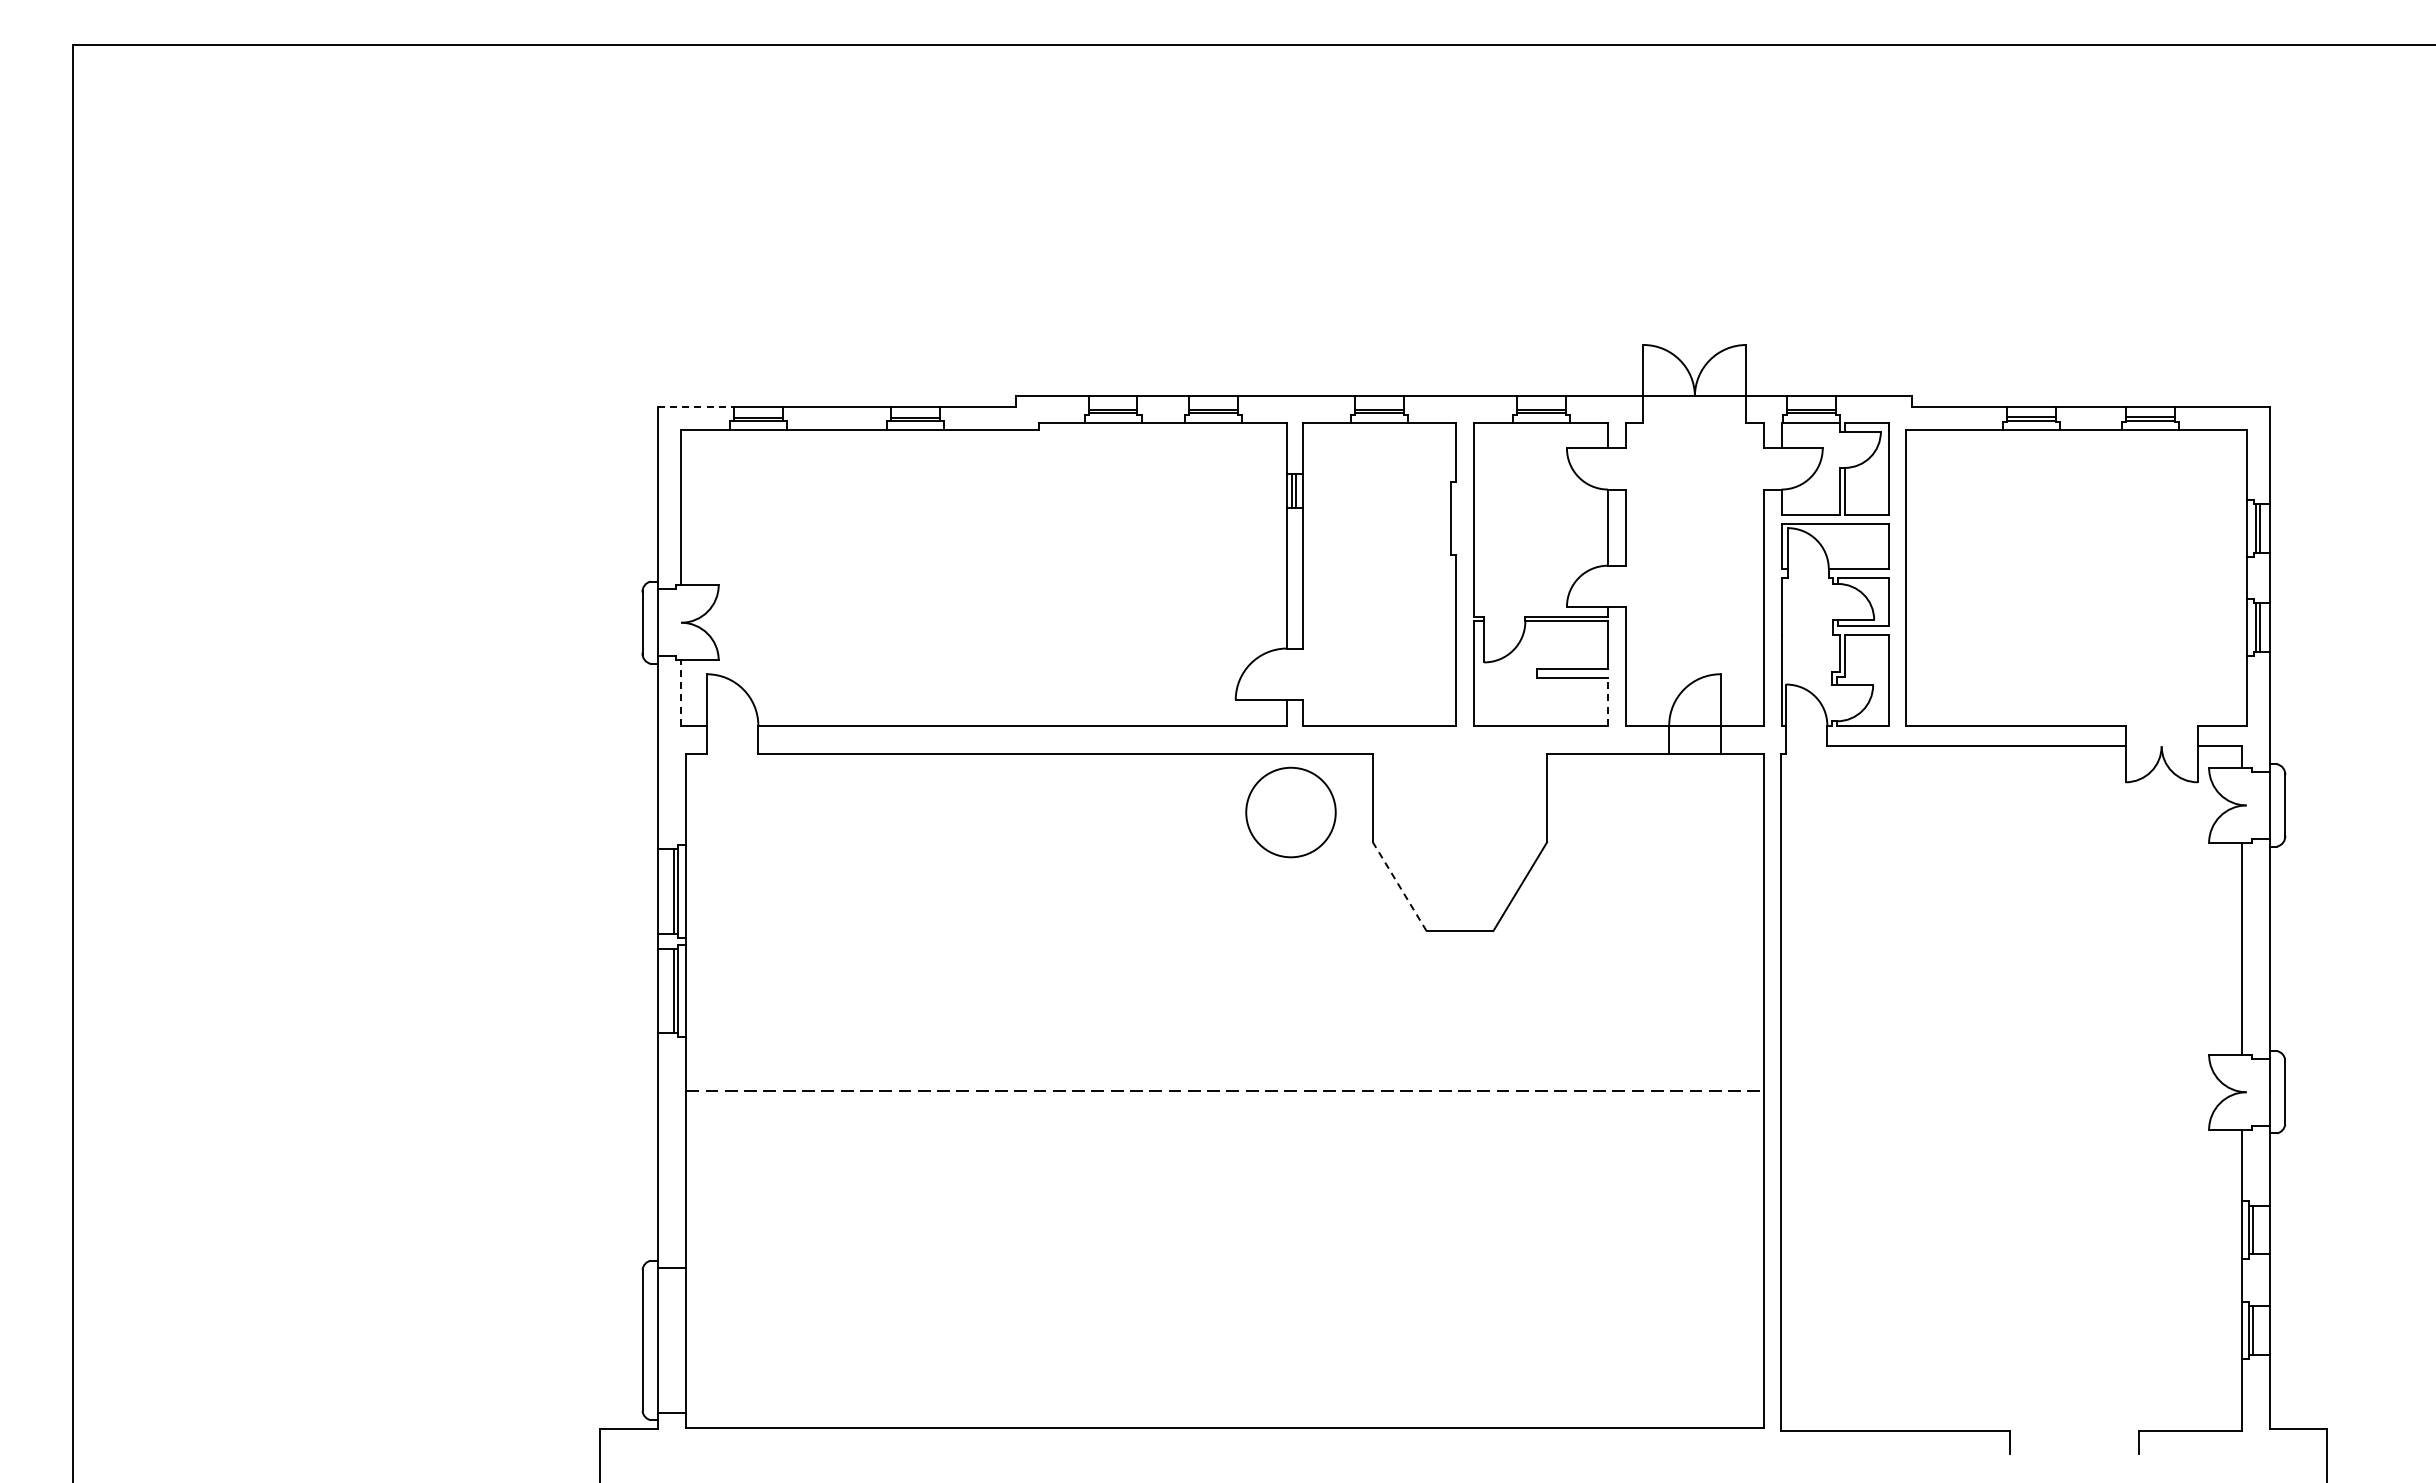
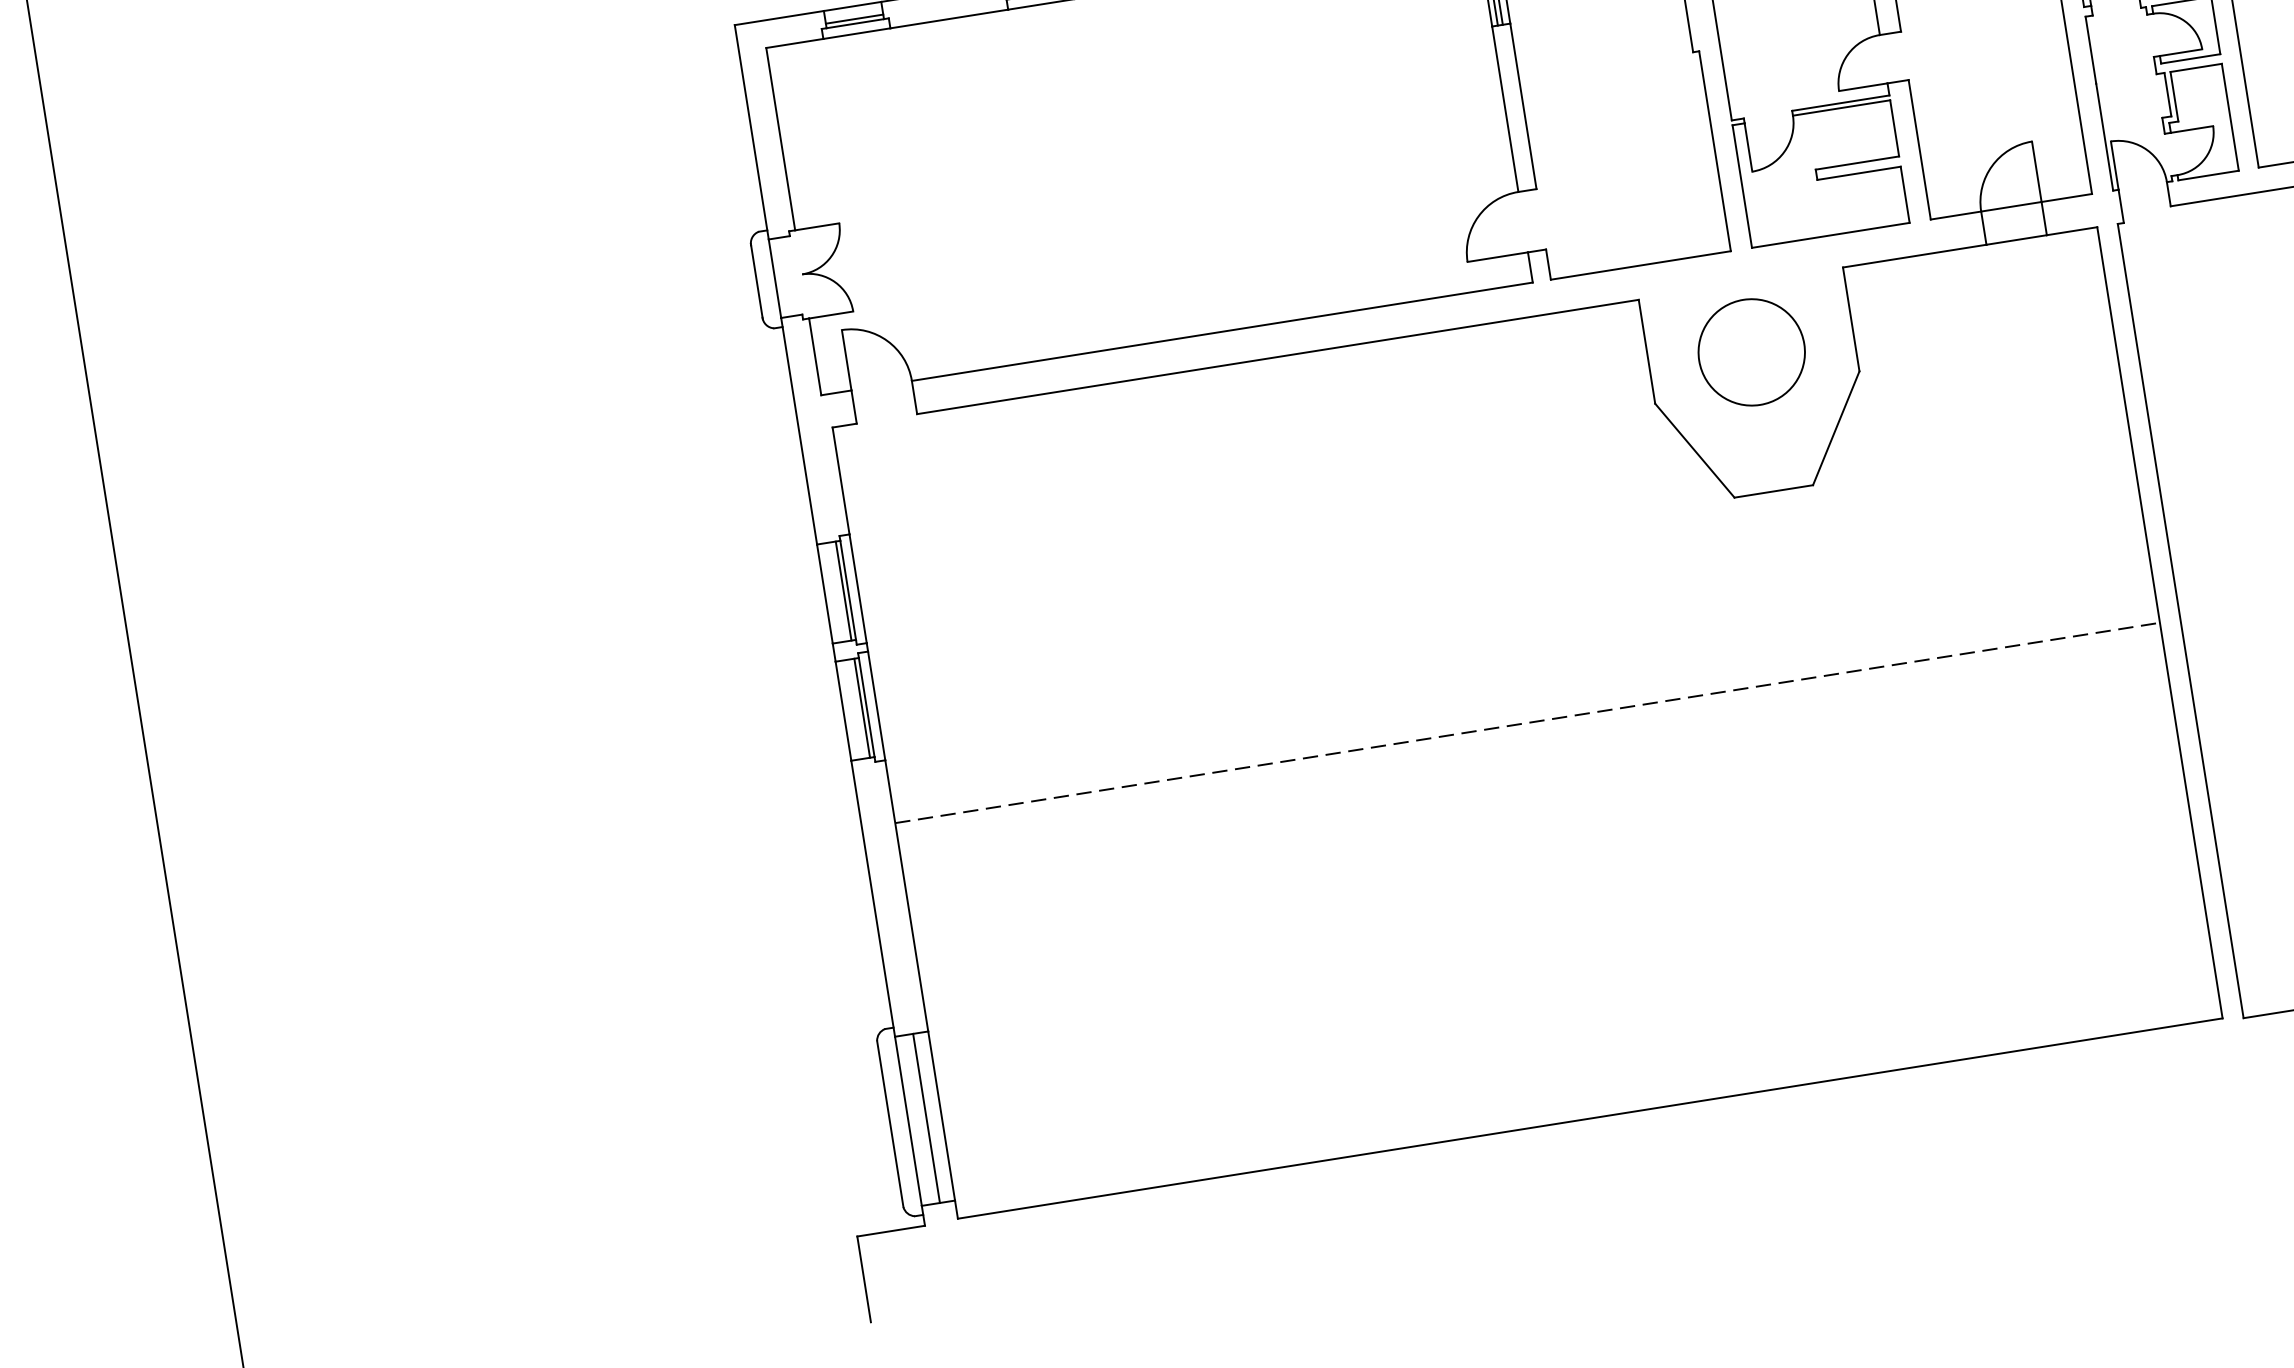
line: (695, 406) -> (778, 17), dashed -> solid
line: (681, 693) -> (815, 357), dashed -> solid
line: (1608, 701) -> (1905, 194), dashed -> solid
circle: (1290, 812) -> (1751, 352), moved
line: (1399, 886) -> (1694, 450), dashed -> solid
line: (673, 1340) -> (926, 1118), added

